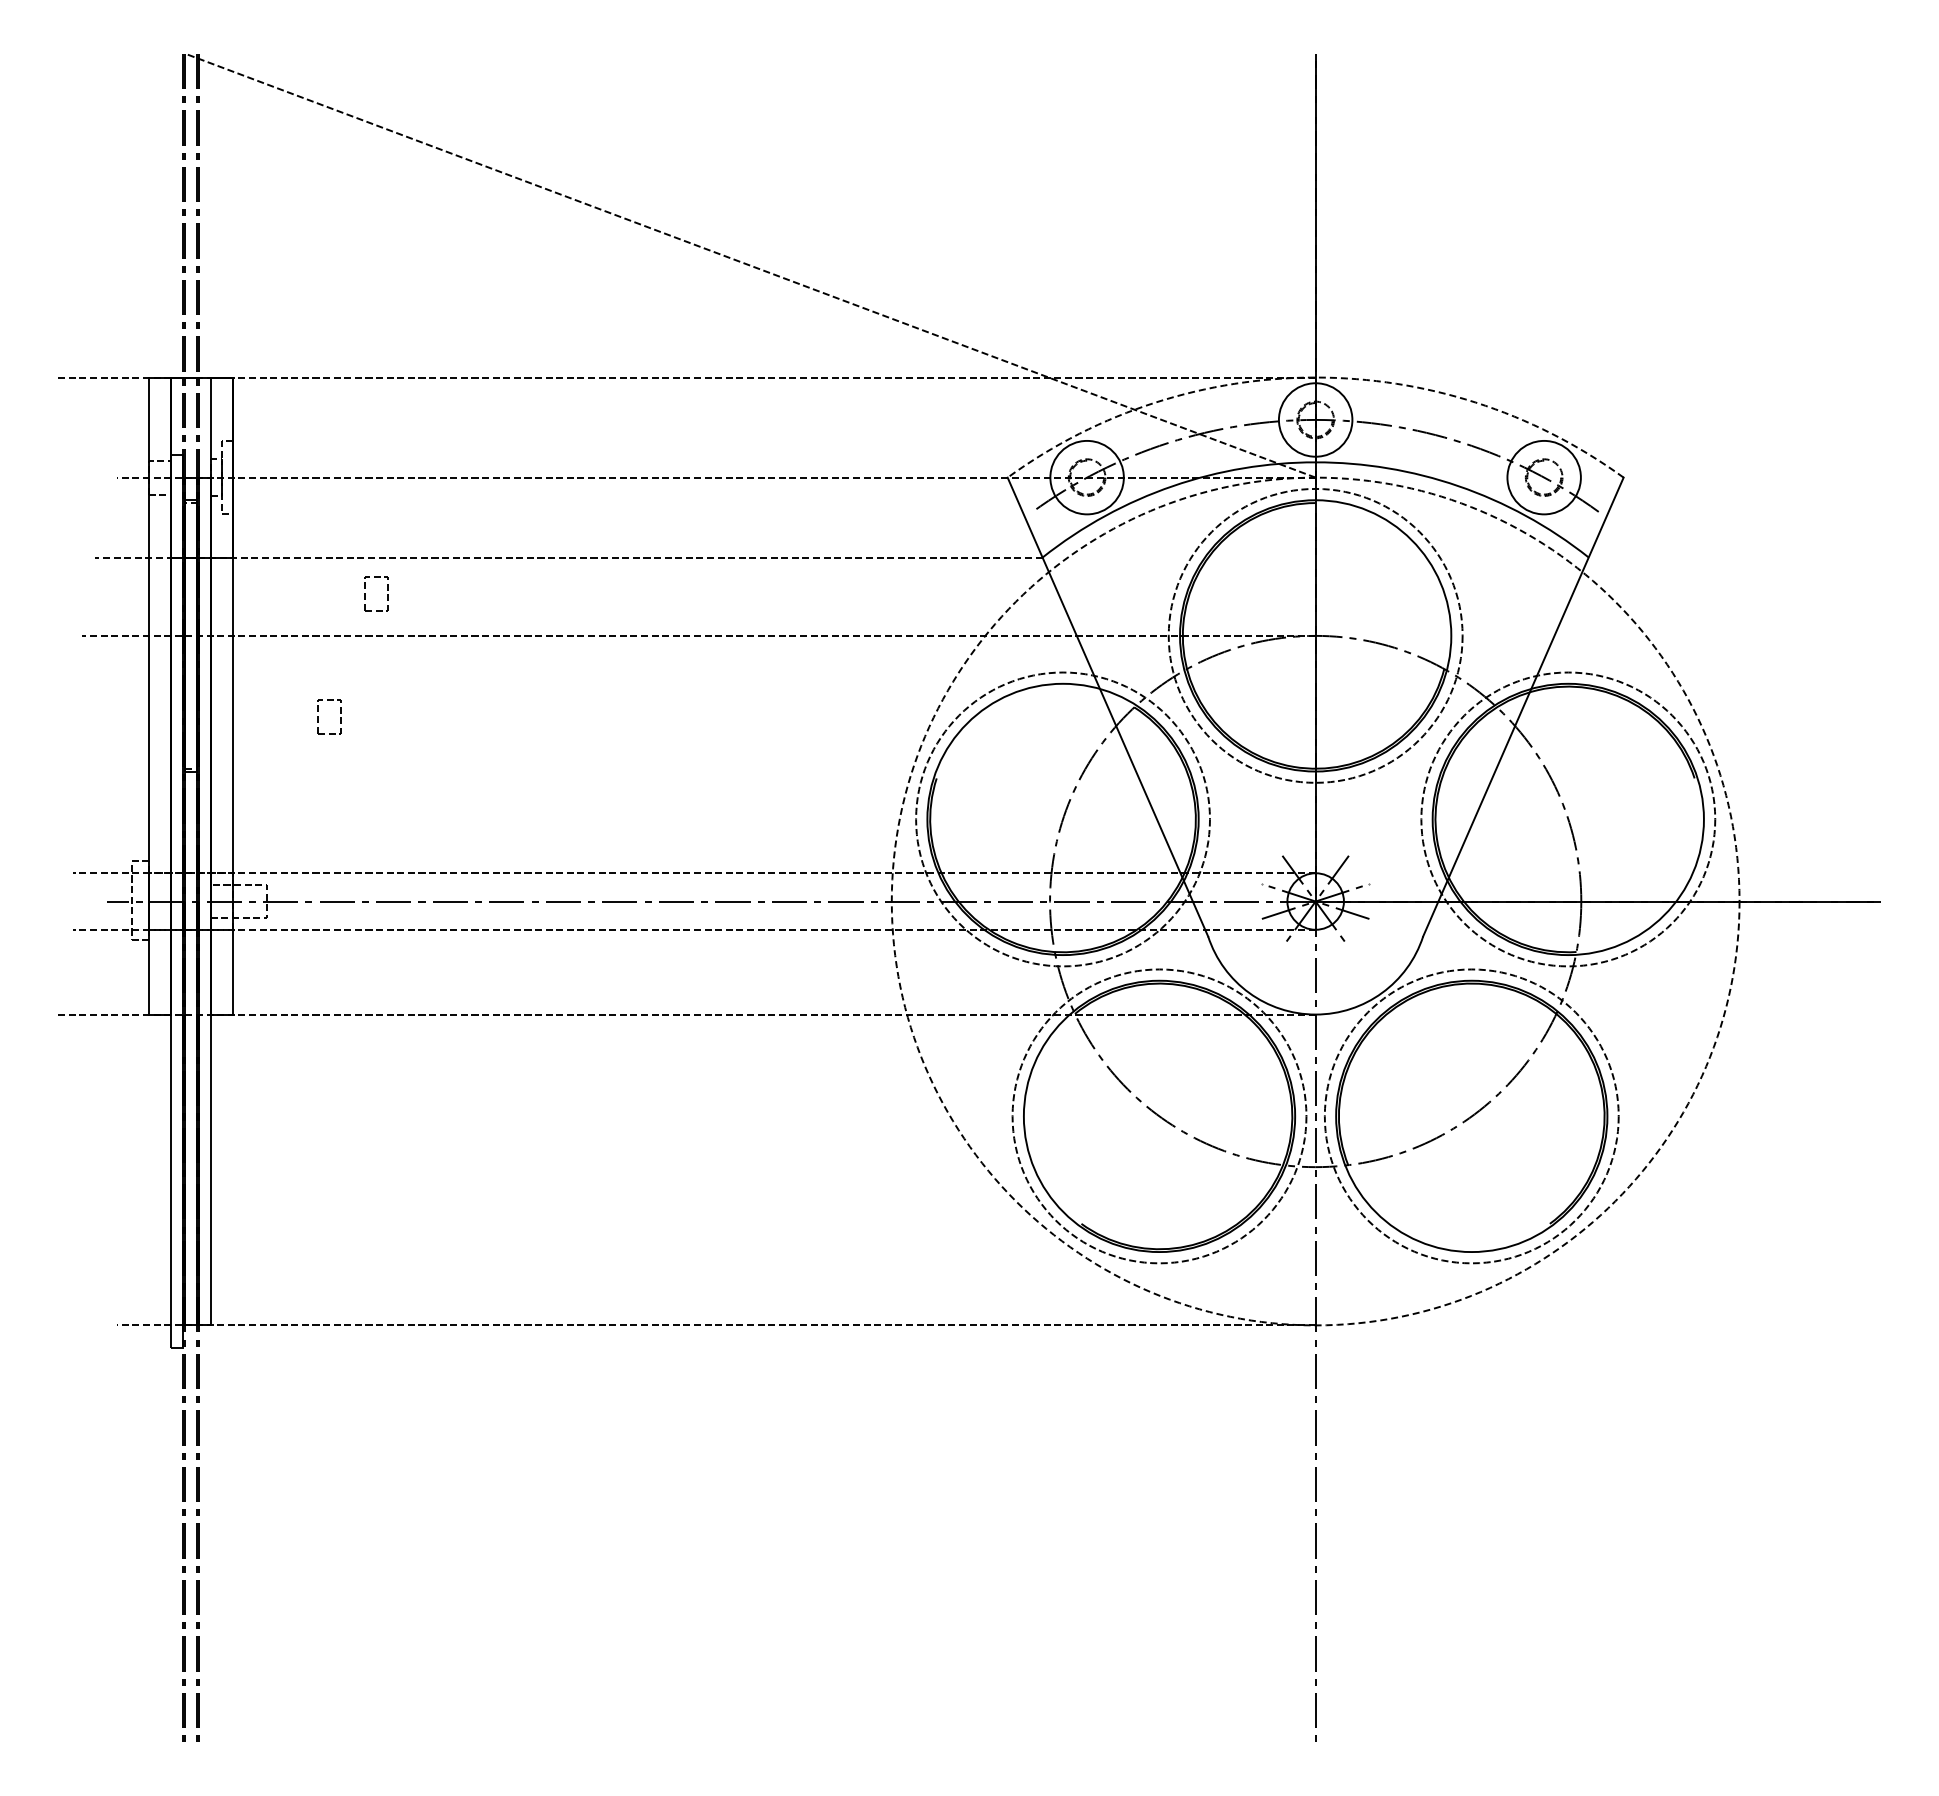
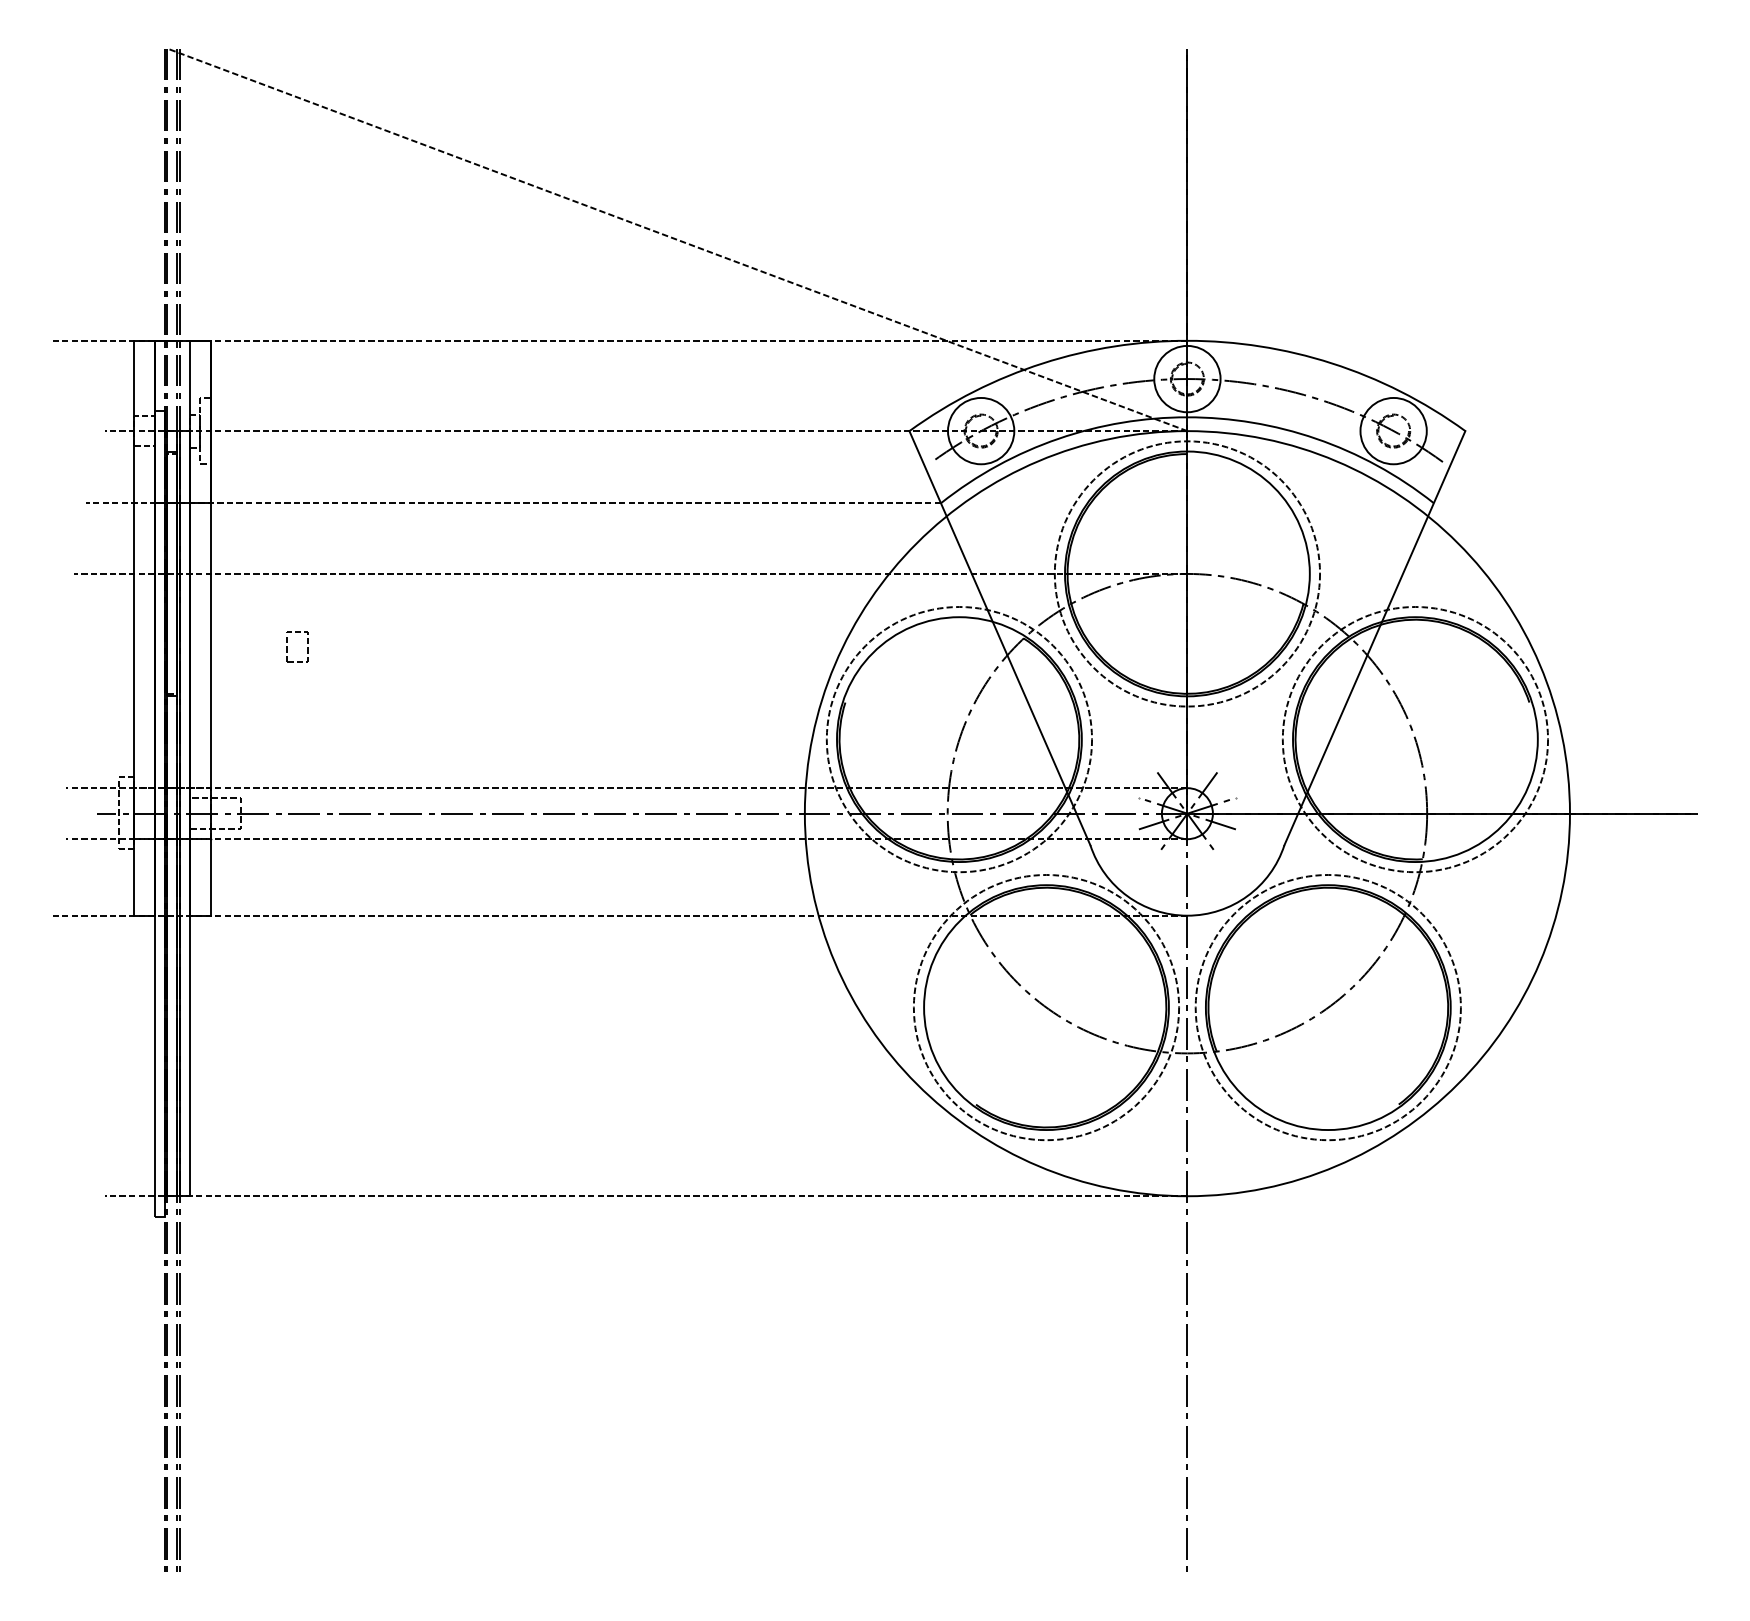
arc: (1315, 377) -> (1187, 340), dashed -> solid
part: (365, 593) -> (329, 535), removed
circle: (1315, 901) -> (1187, 813), dashed -> solid

